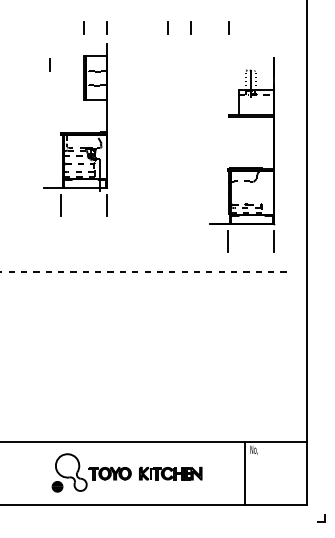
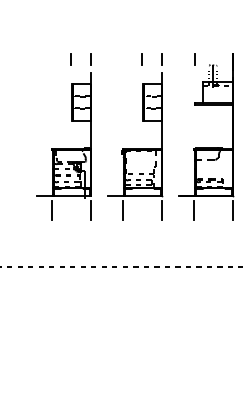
line: (49, 64) -> (41, 90), removed
part: (159, 129) -> (135, 146), added
part: (242, 167) -> (206, 147), moved

